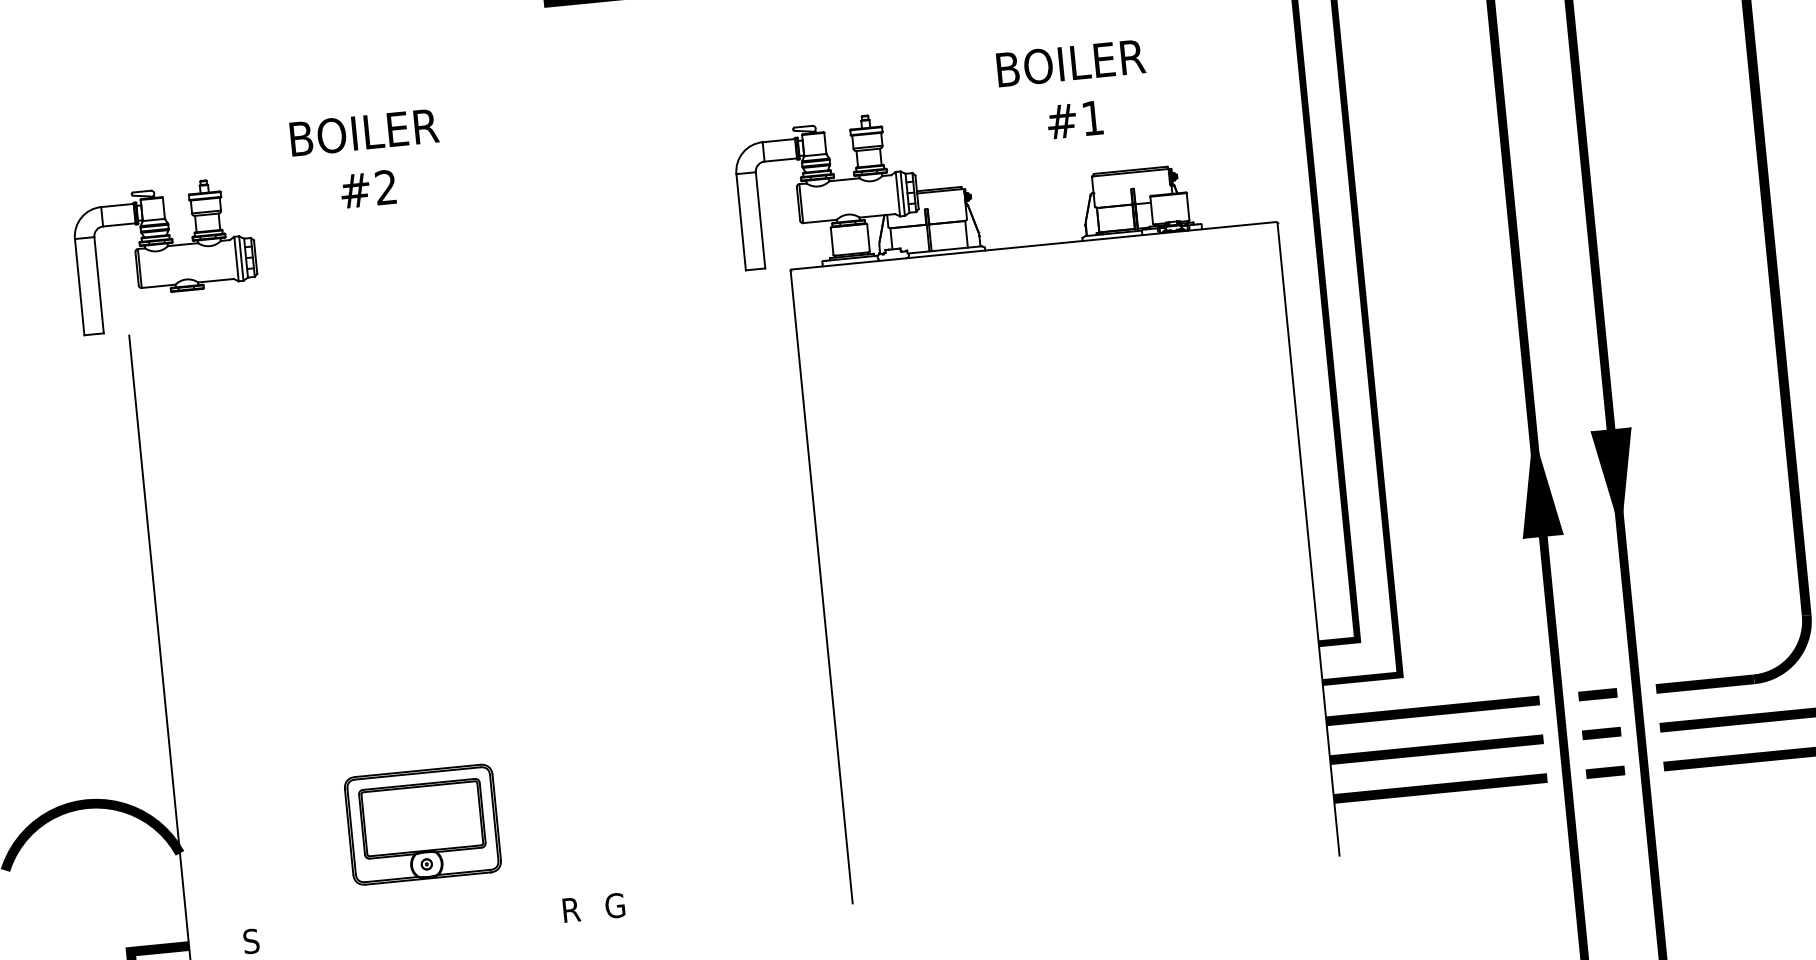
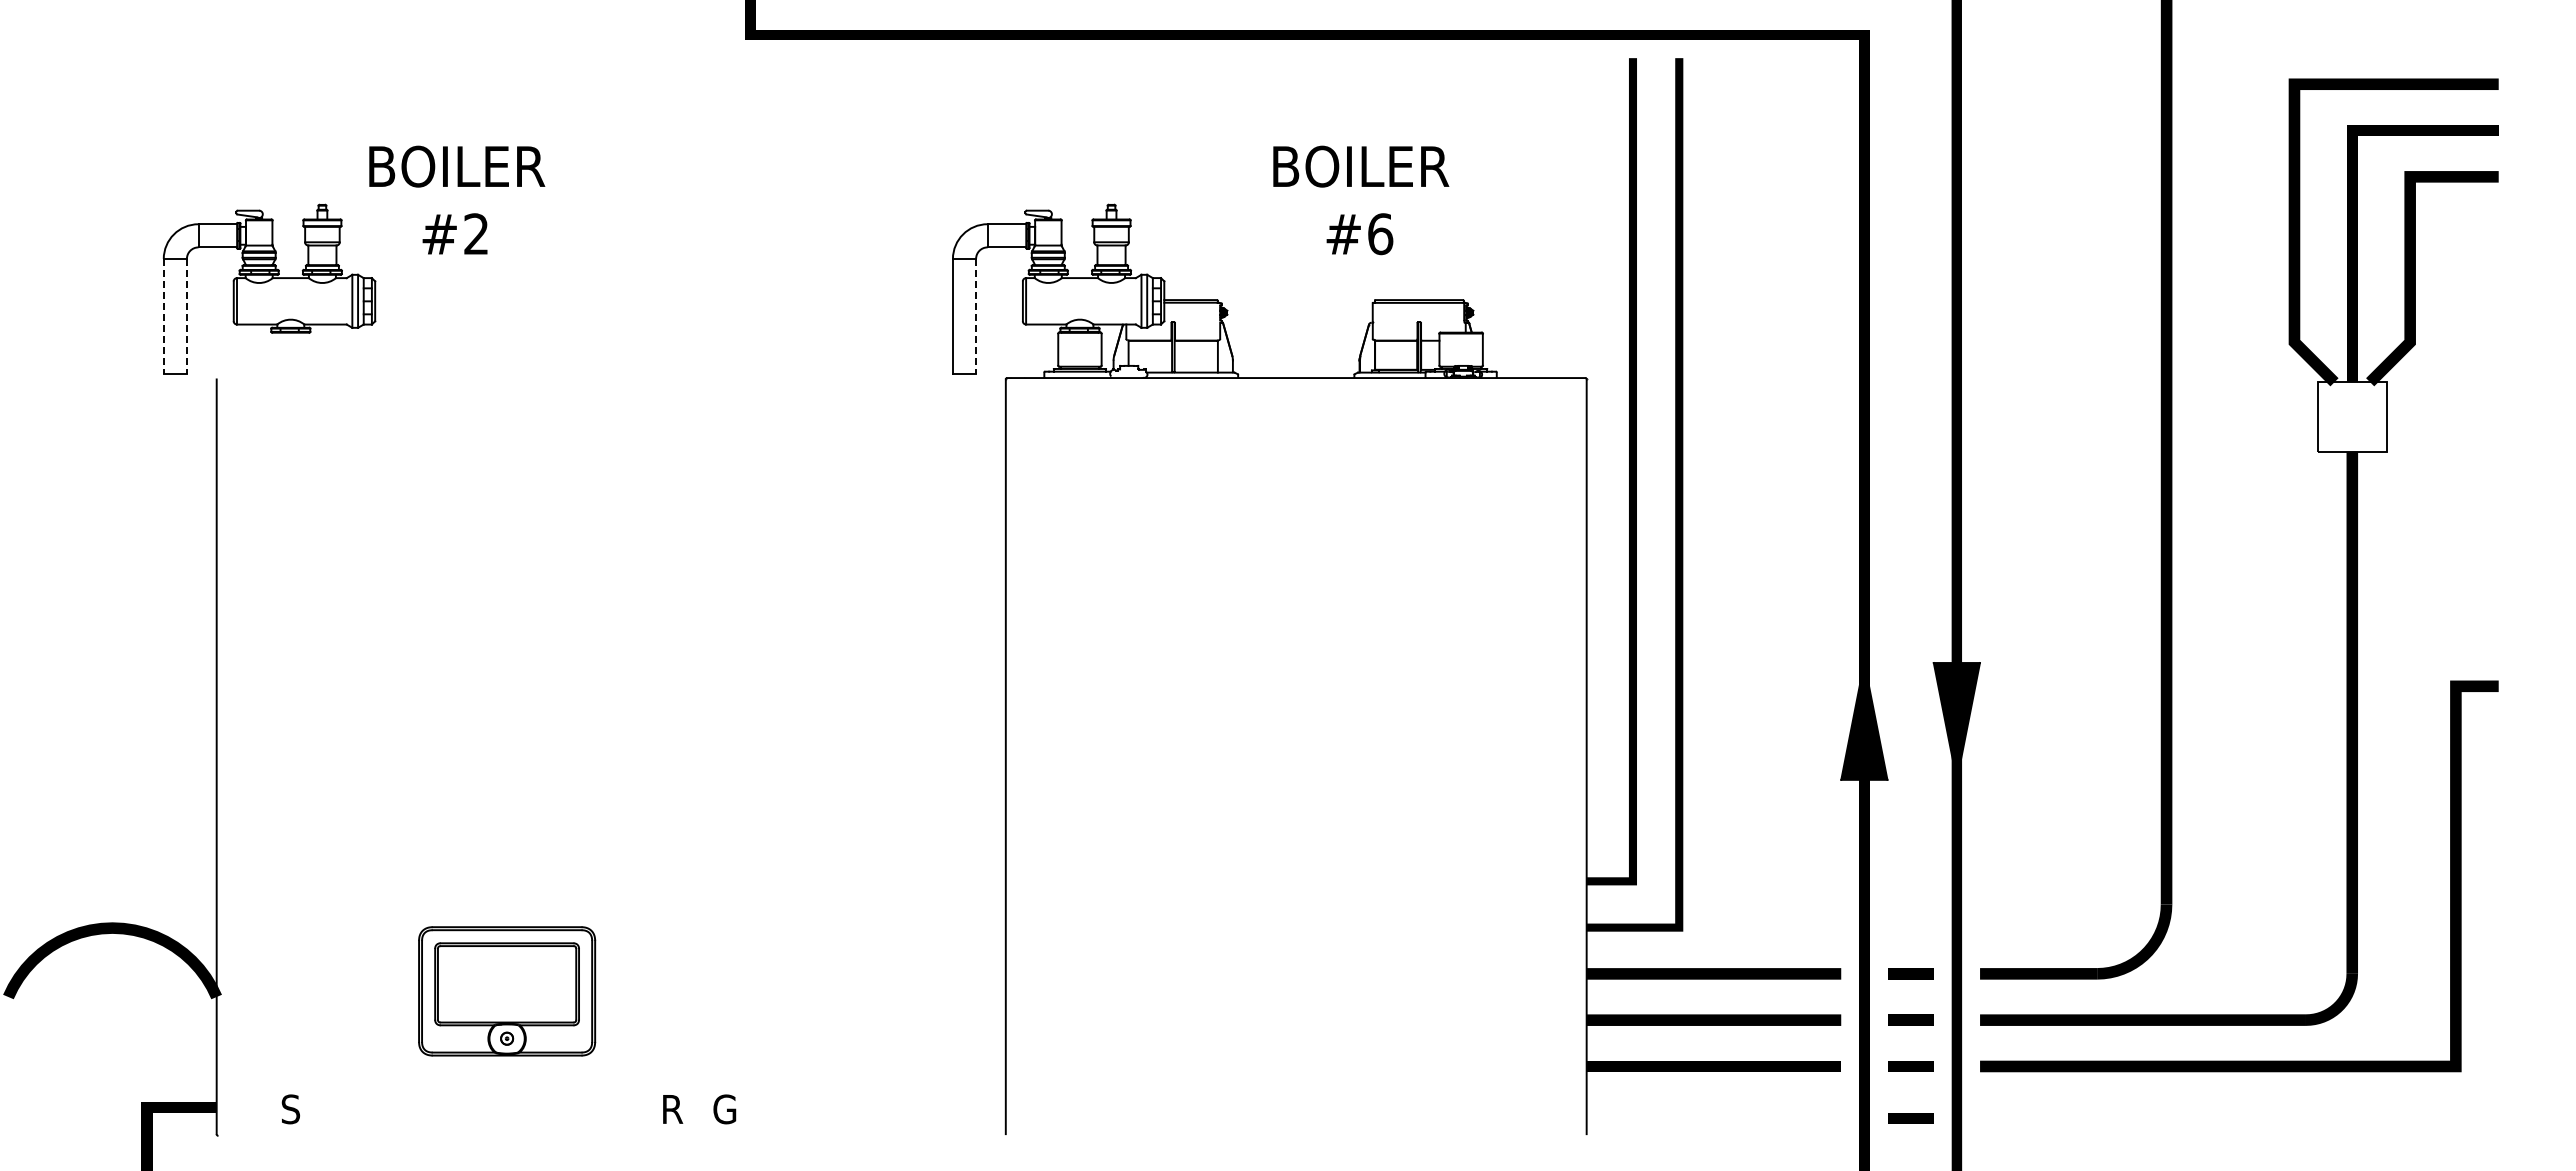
text: (1092, 118) -> (1380, 234), #1 -> #6
text: (367, 160) -> (457, 199), moved
line: (760, 220) -> (976, 316), solid -> dashed
line: (98, 285) -> (186, 316), solid -> dashed
line: (79, 287) -> (163, 316), solid -> dashed
line: (1609, 815) -> (1910, 1118), added

